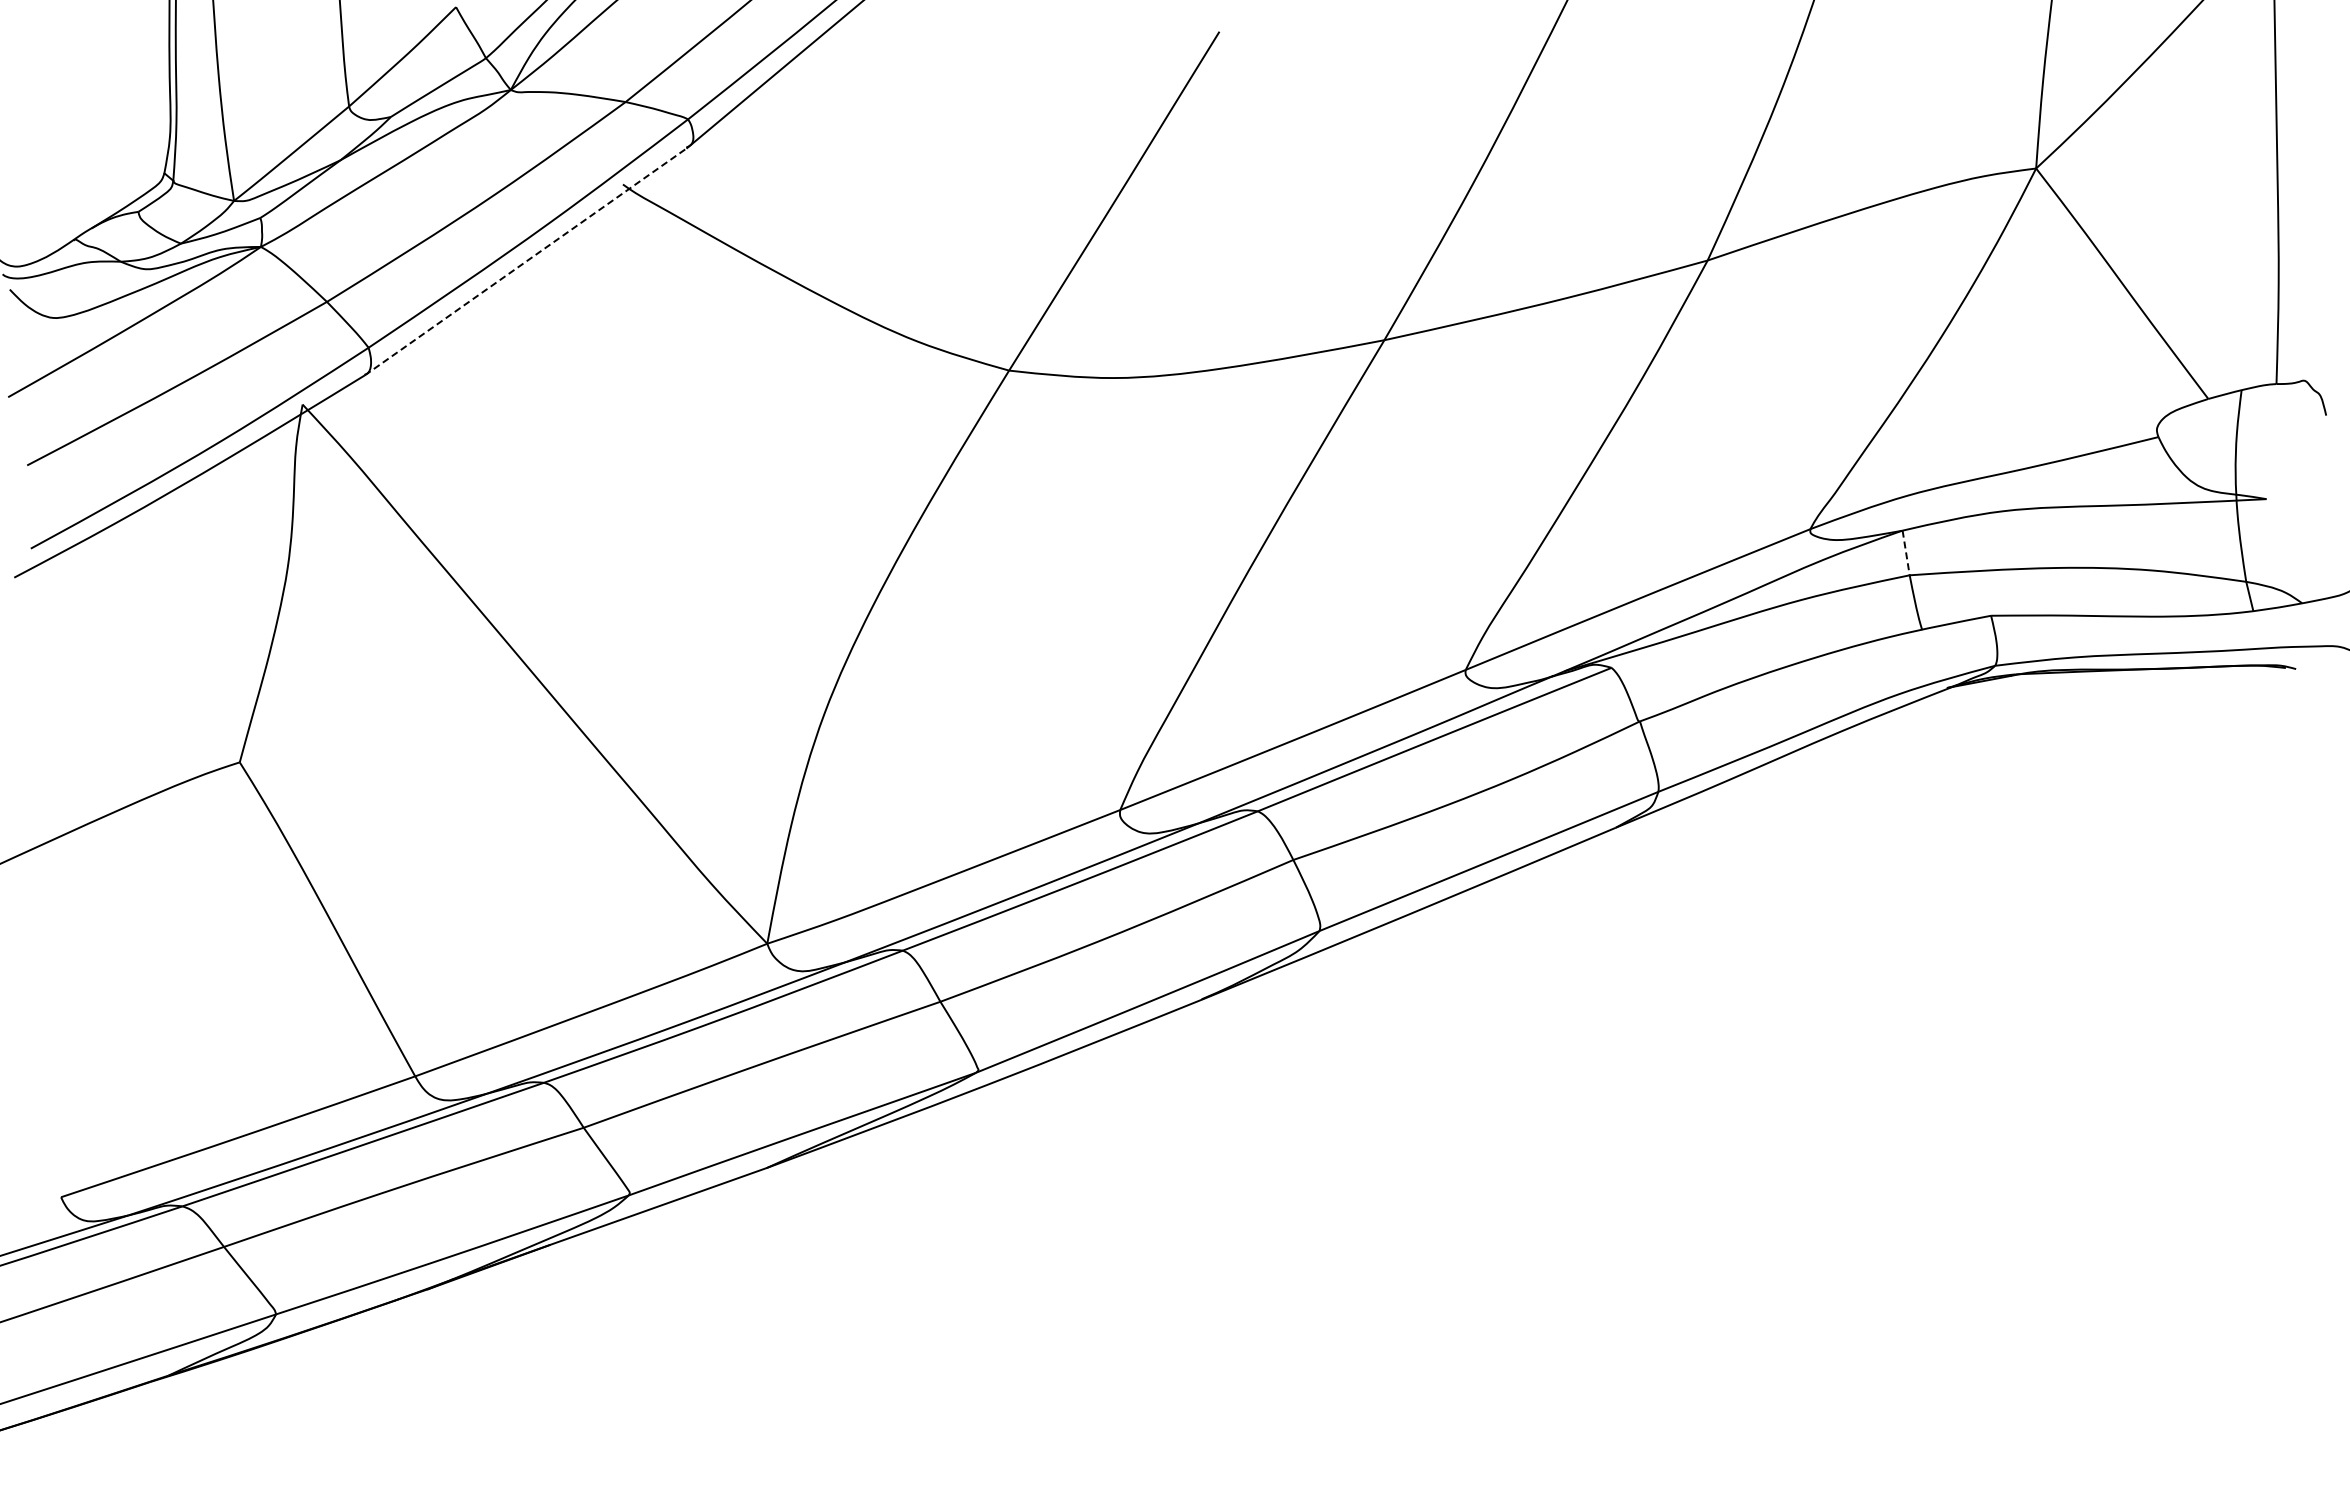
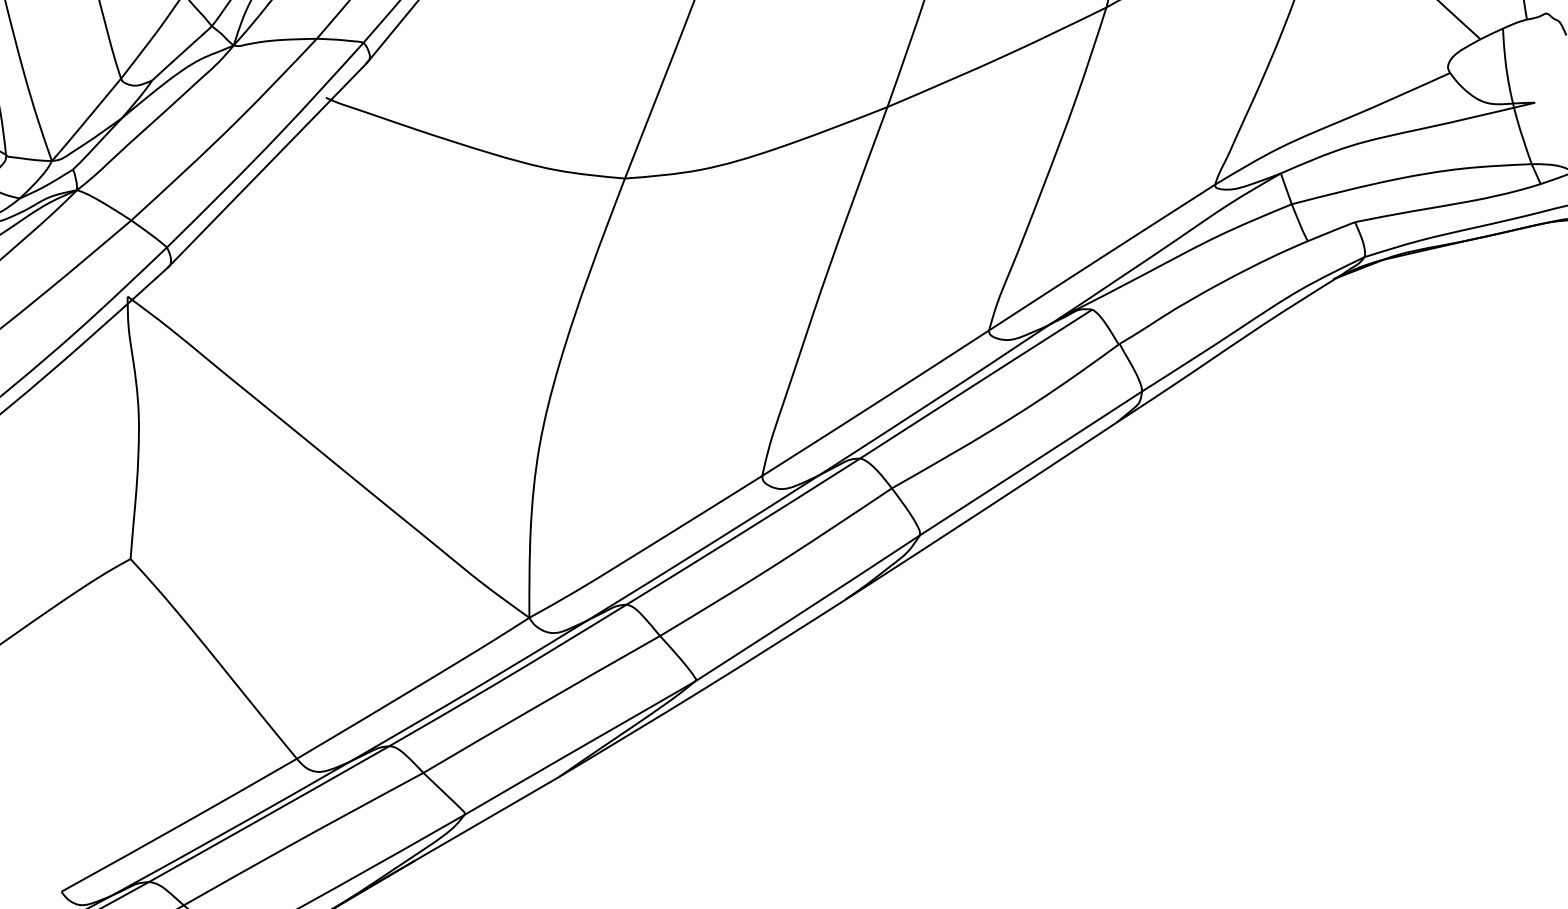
line: (526, 261) -> (267, 165), dashed -> solid
line: (1906, 553) -> (1286, 189), dashed -> solid

